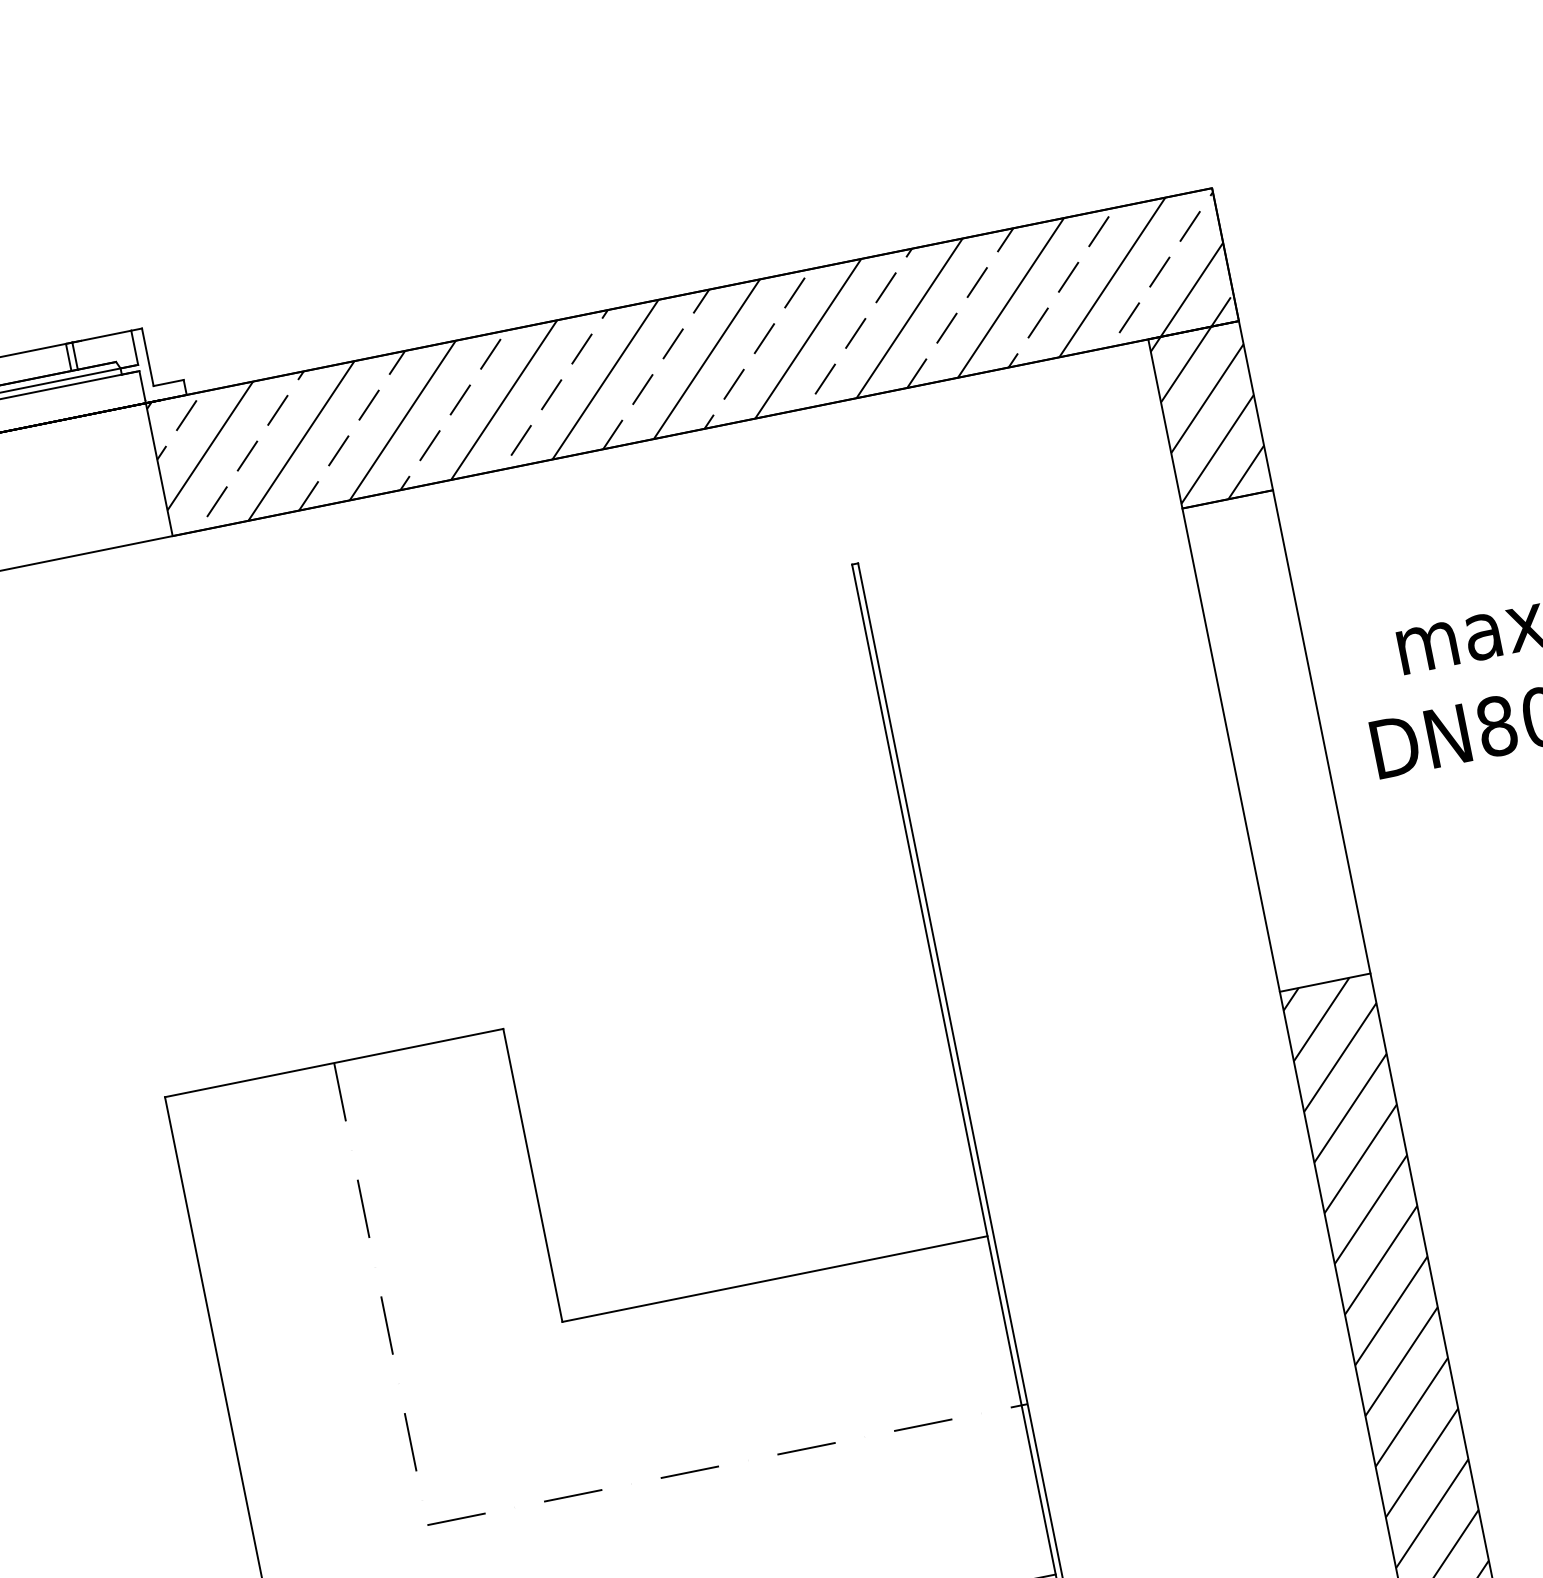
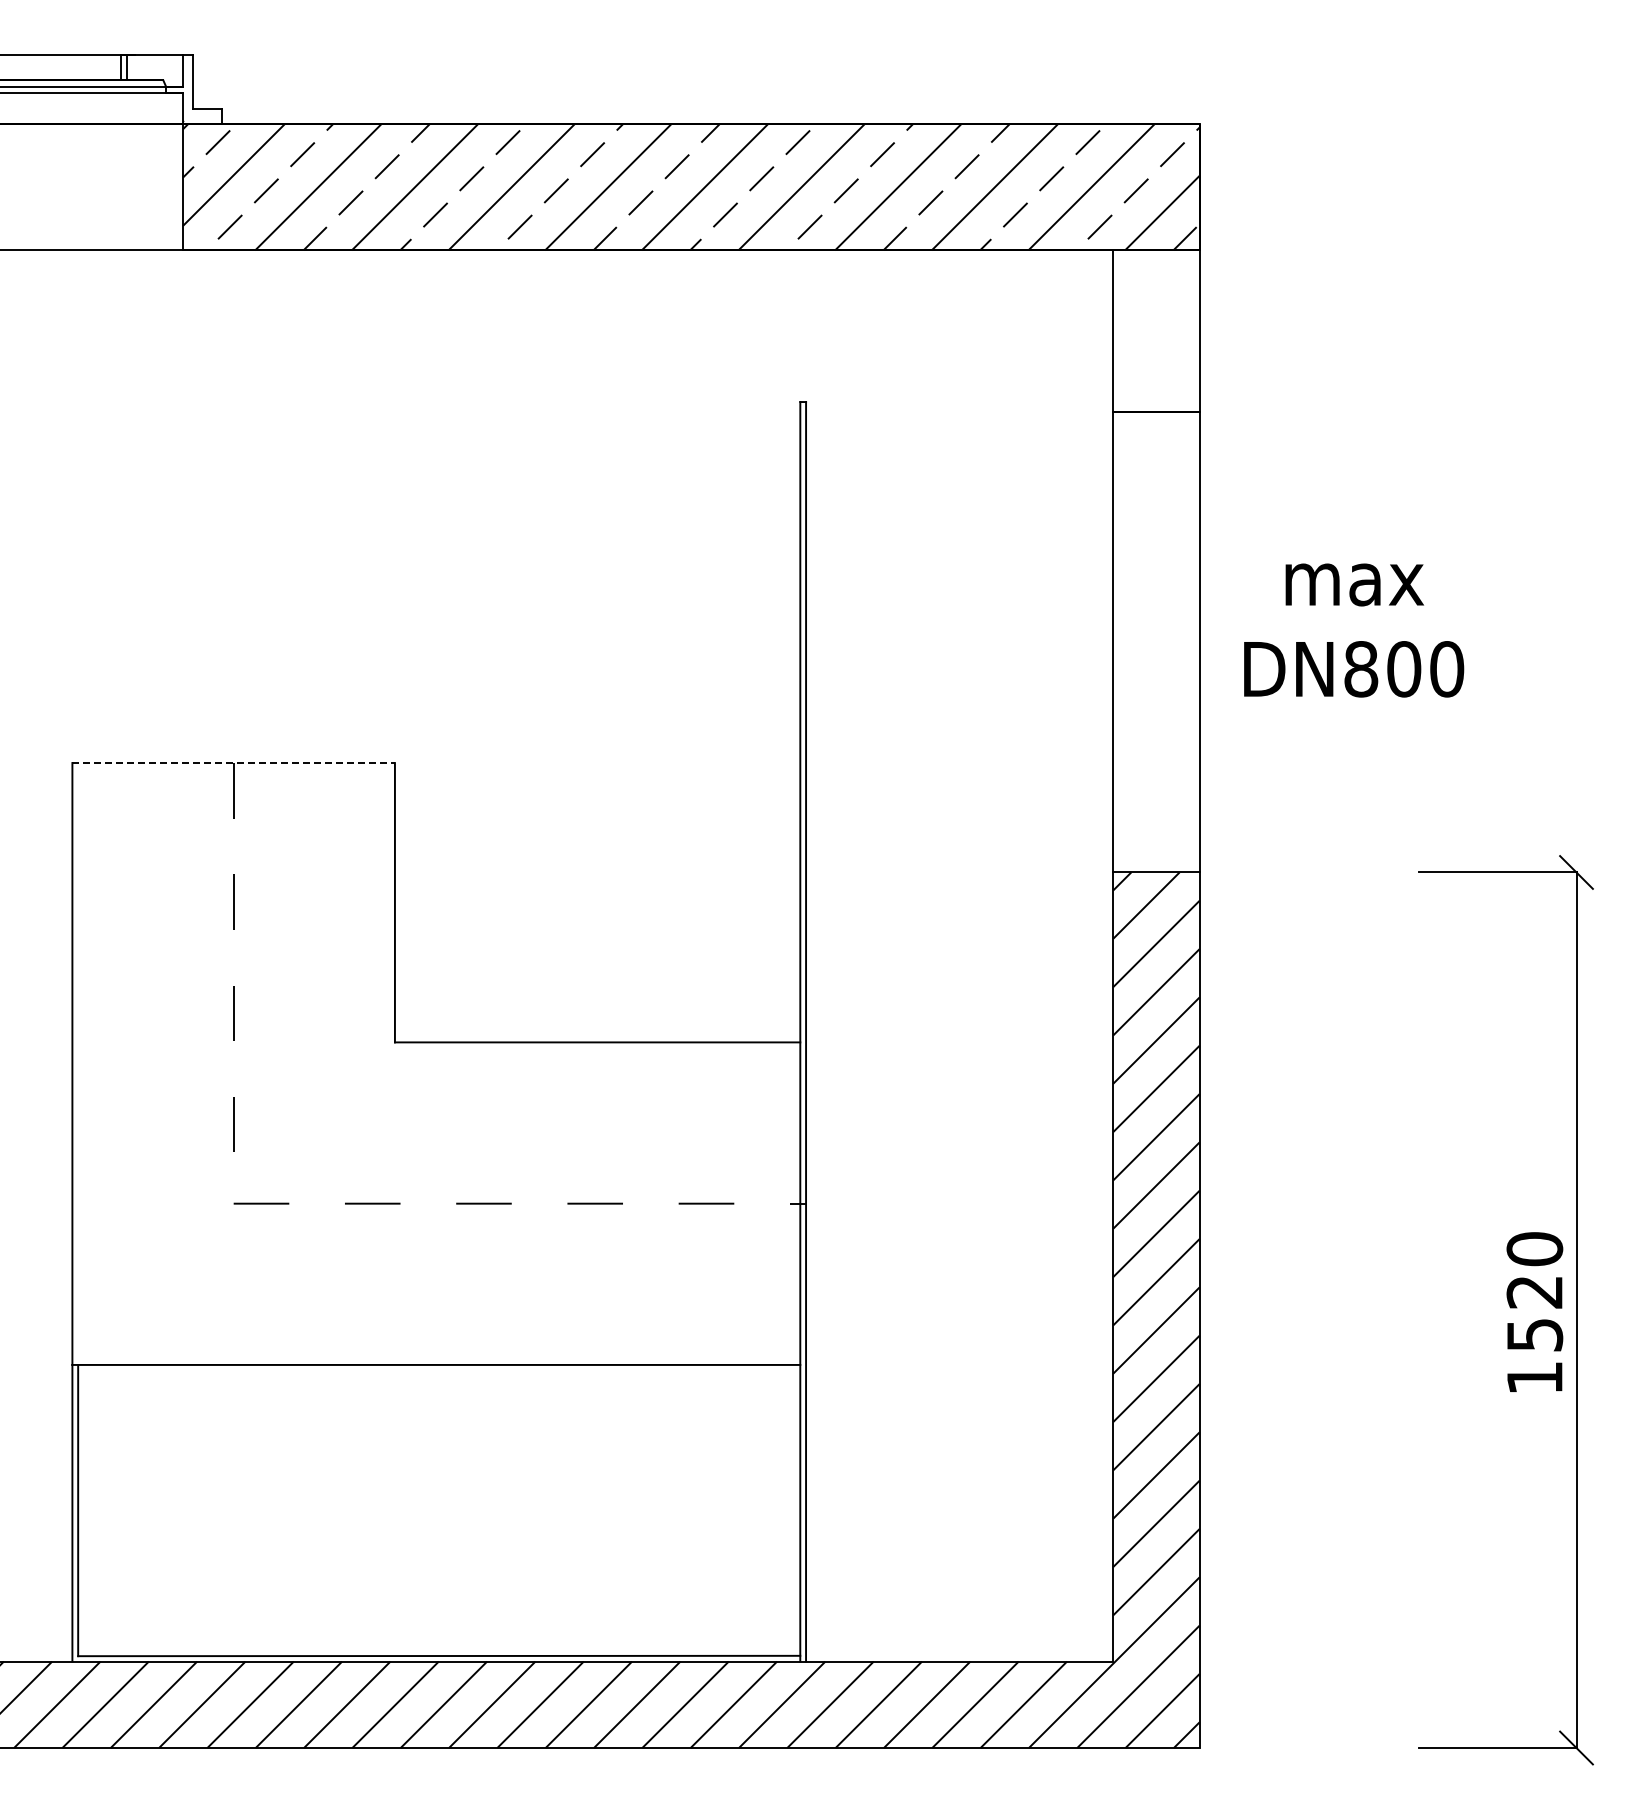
hatch: (1210, 414) -> (1156, 330), removed
line: (335, 1063) -> (234, 763), solid -> dashed

